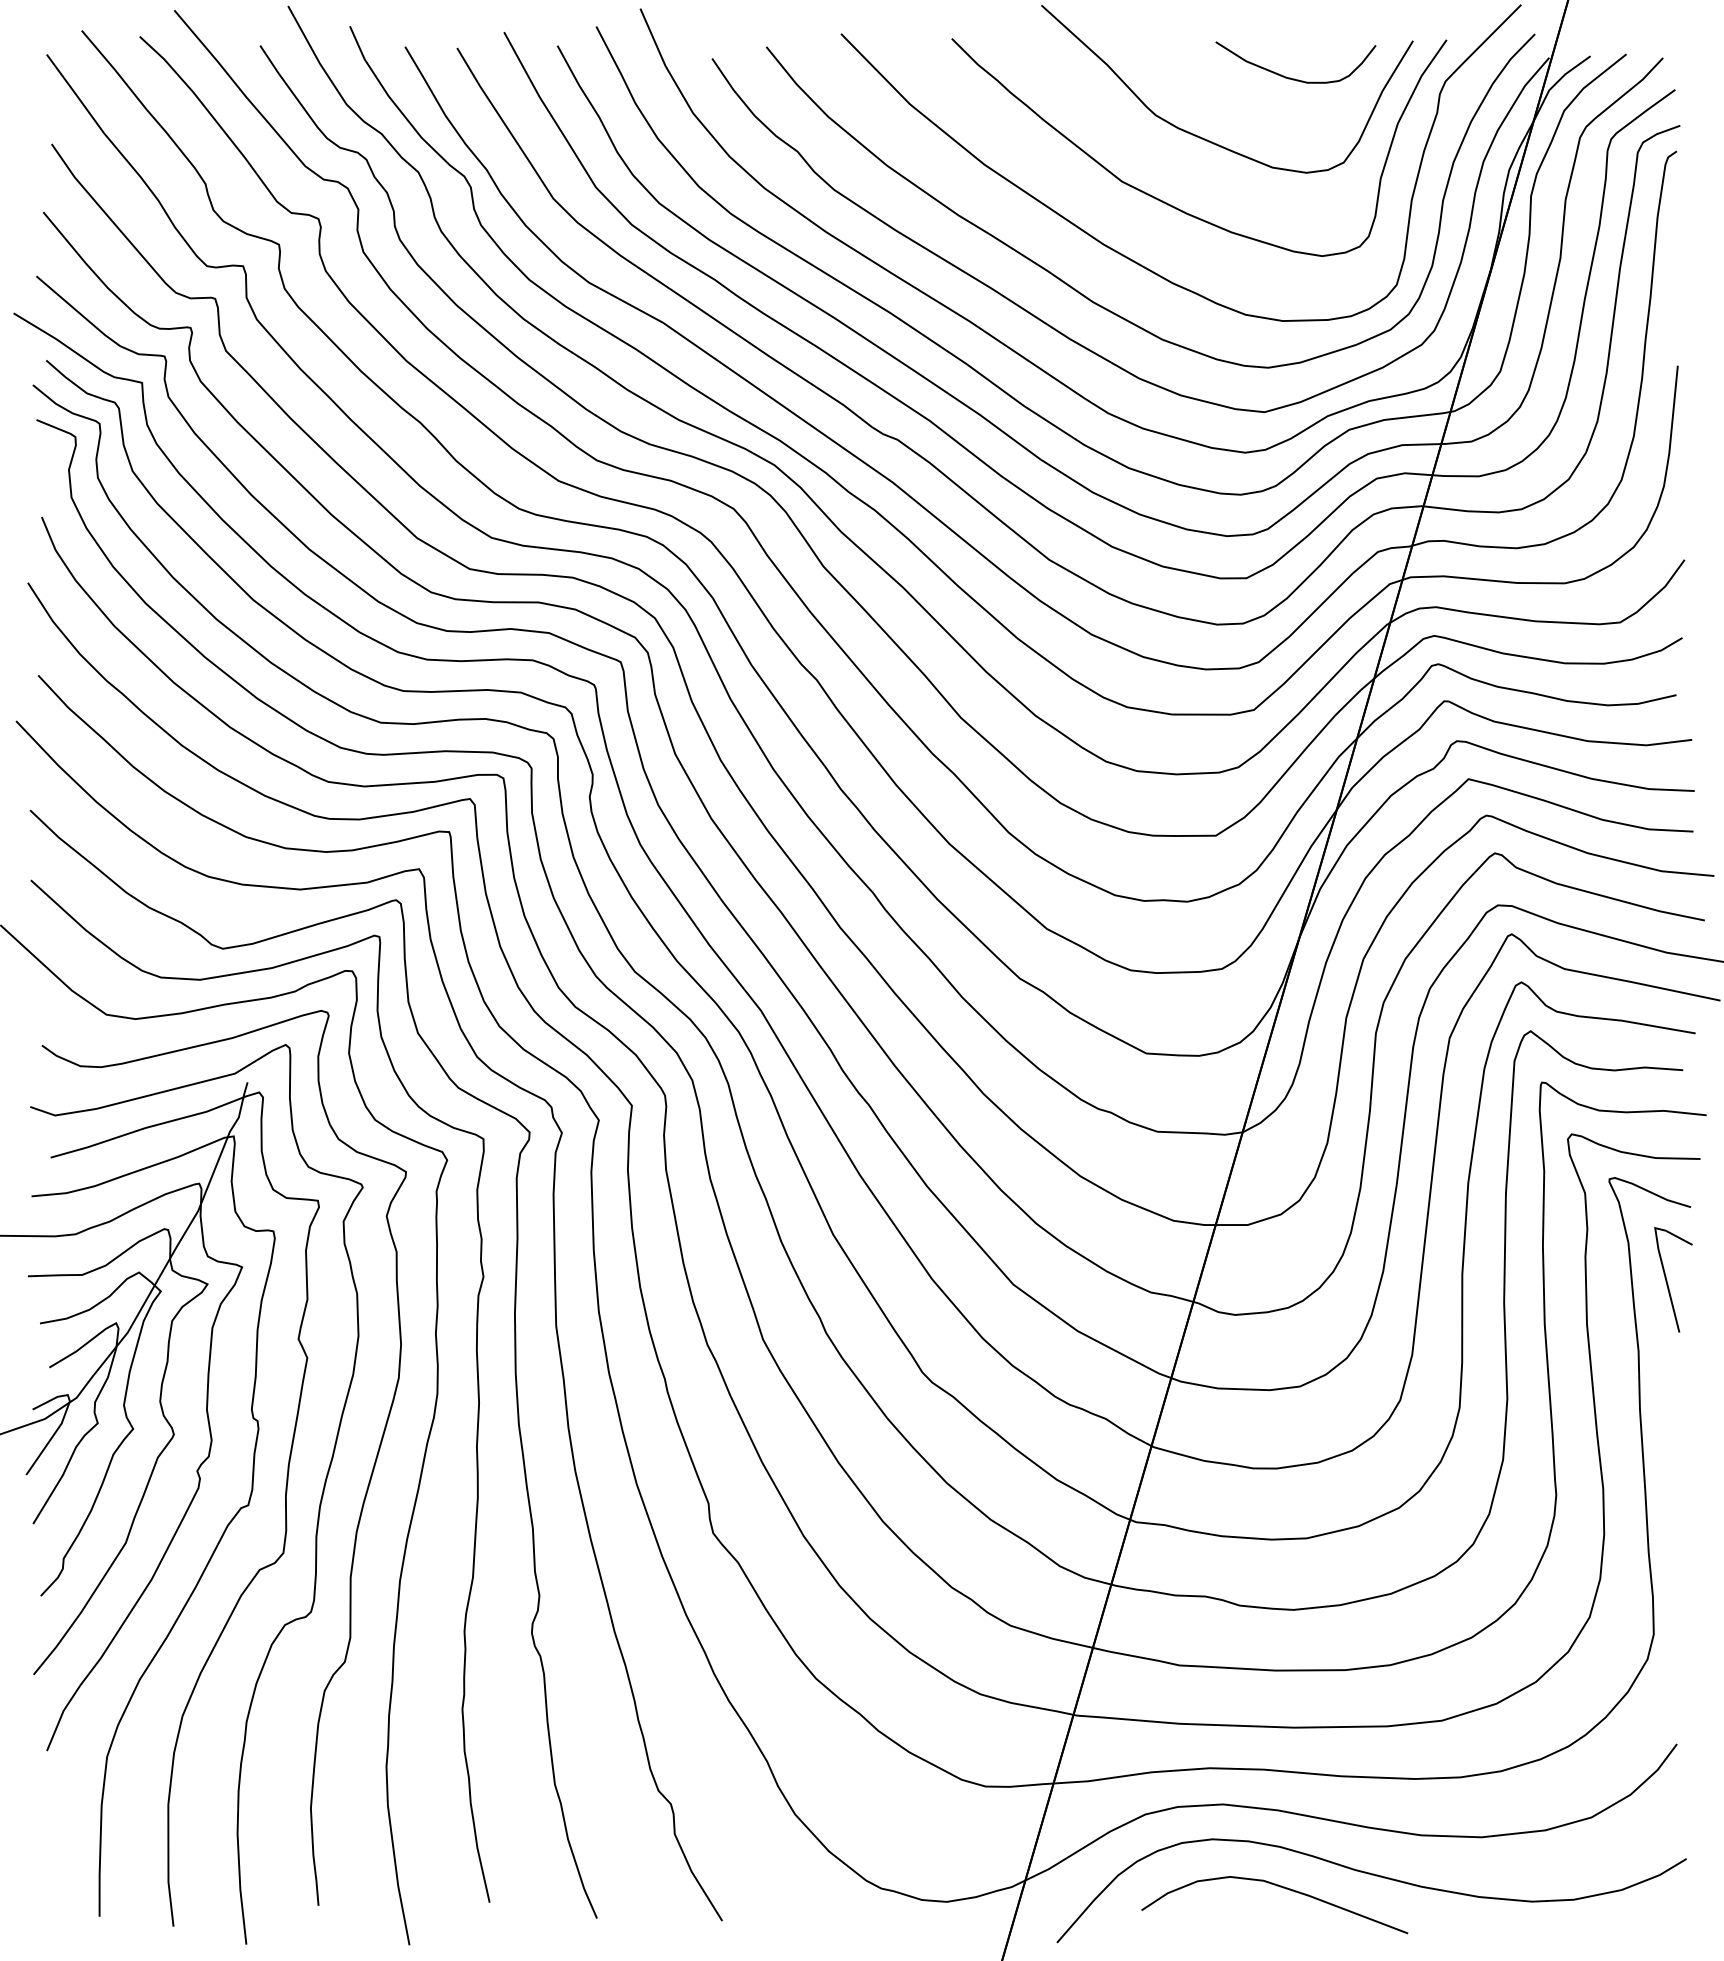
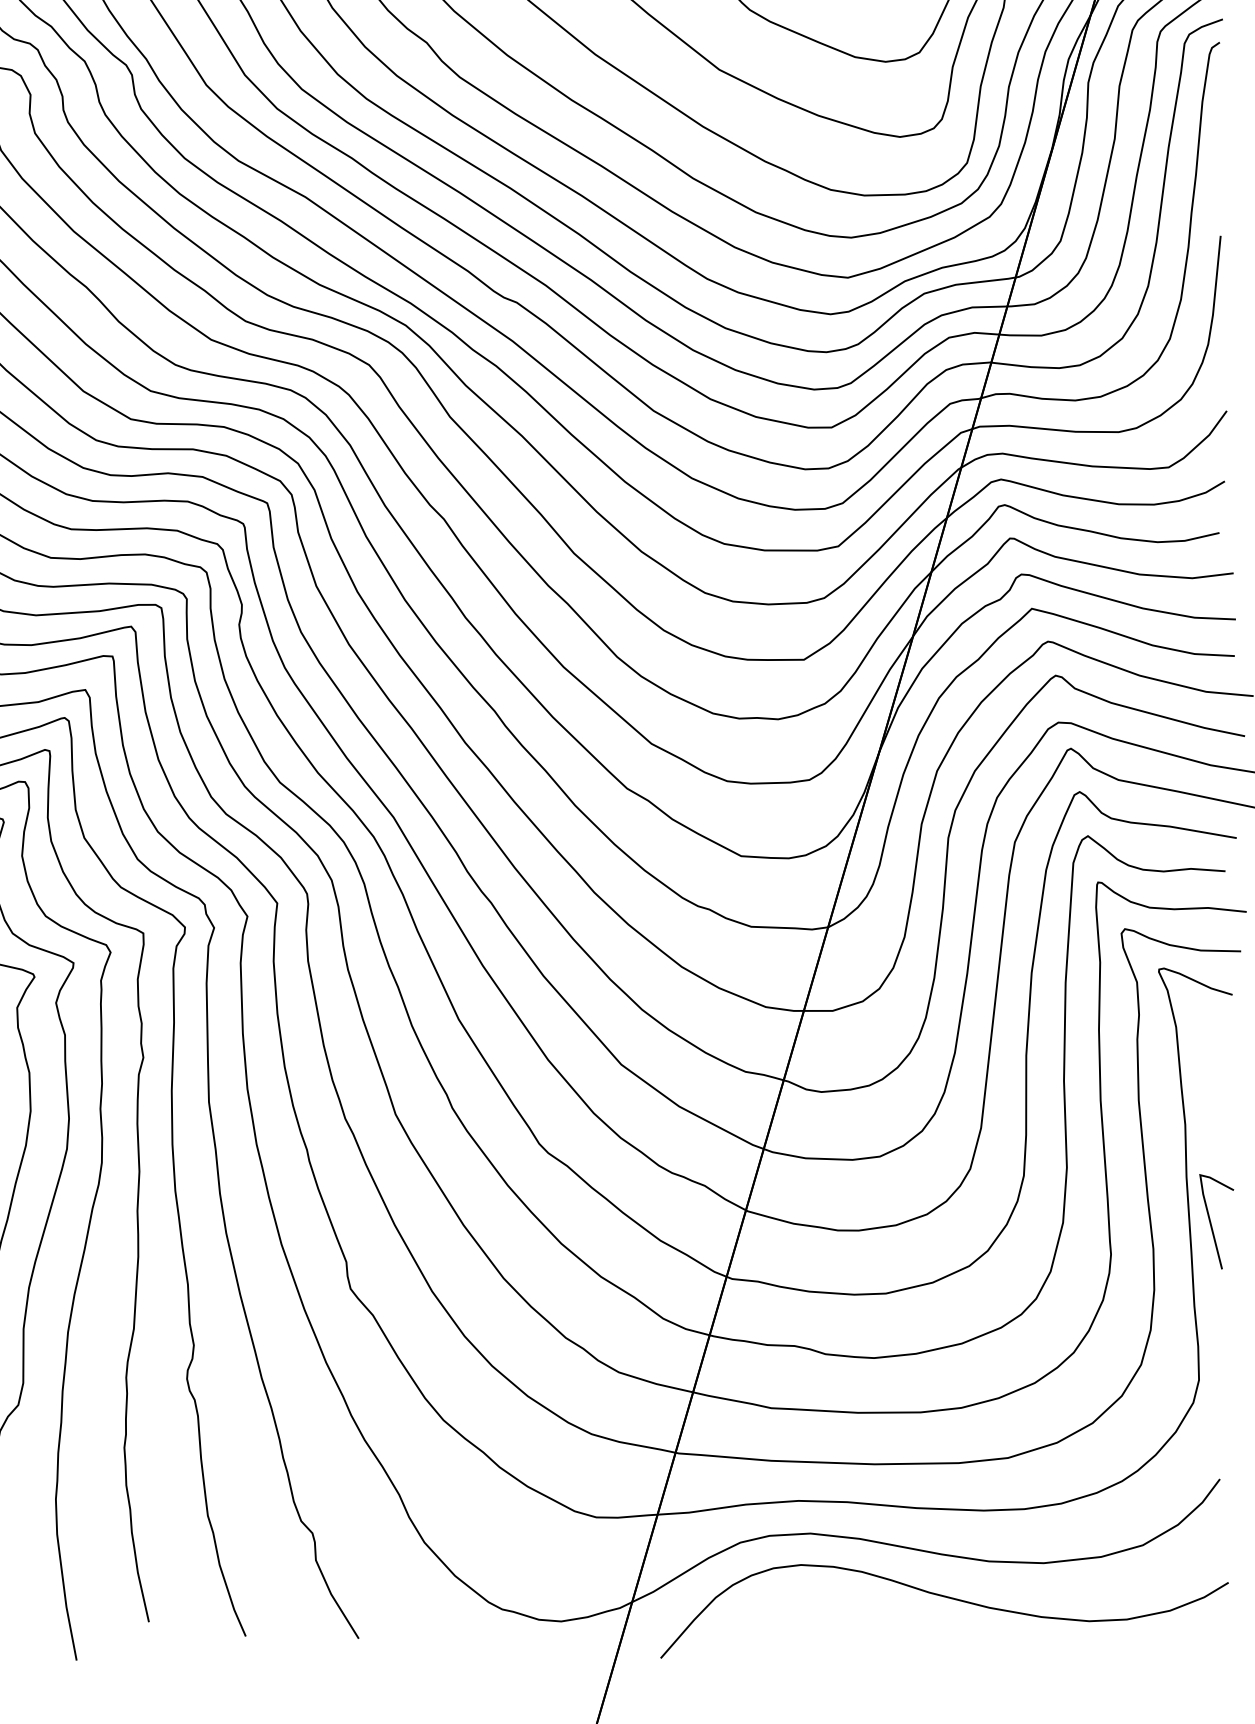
line: (1667, 1280) -> (1211, 1222), moved
curve: (1280, 1887) -> (862, 1608), removed

